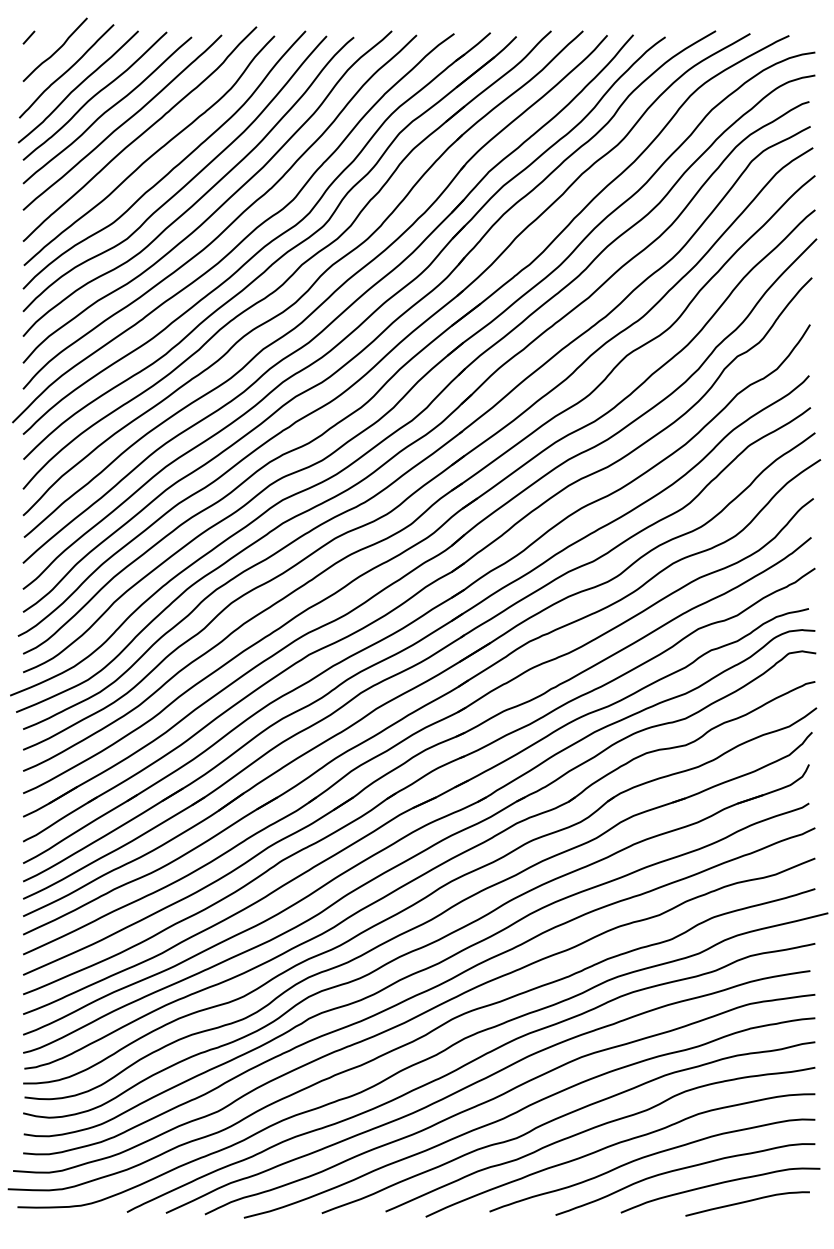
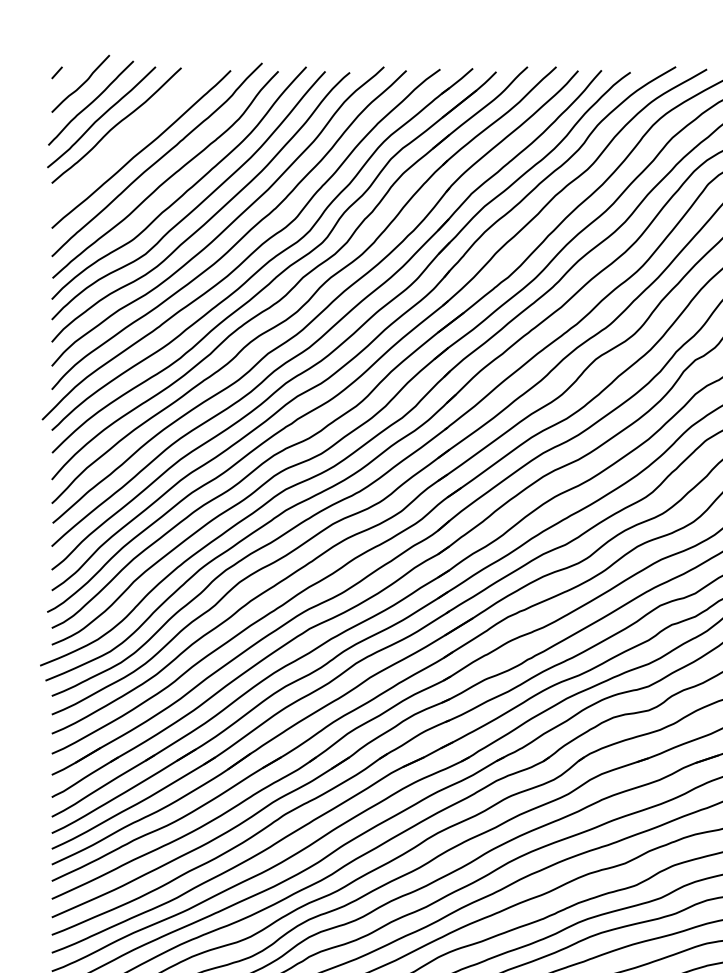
curve: (107, 110) -> (127, 138), removed

